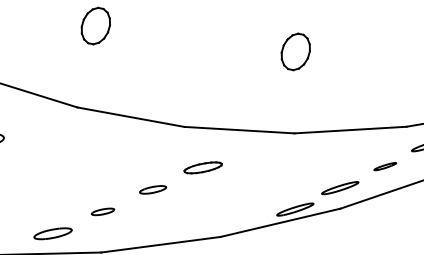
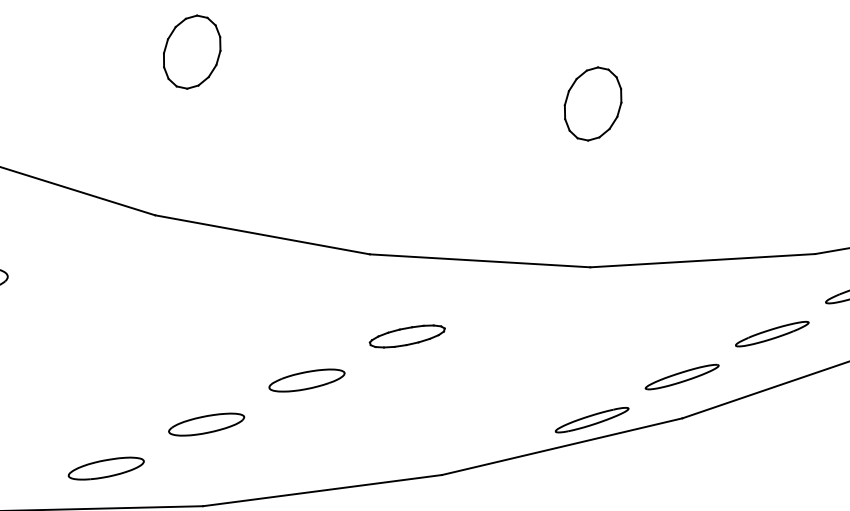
part: (385, 166) -> (772, 333), size x1.67
part: (152, 189) -> (305, 379), size x1.43
part: (102, 211) -> (205, 423), size x1.67

